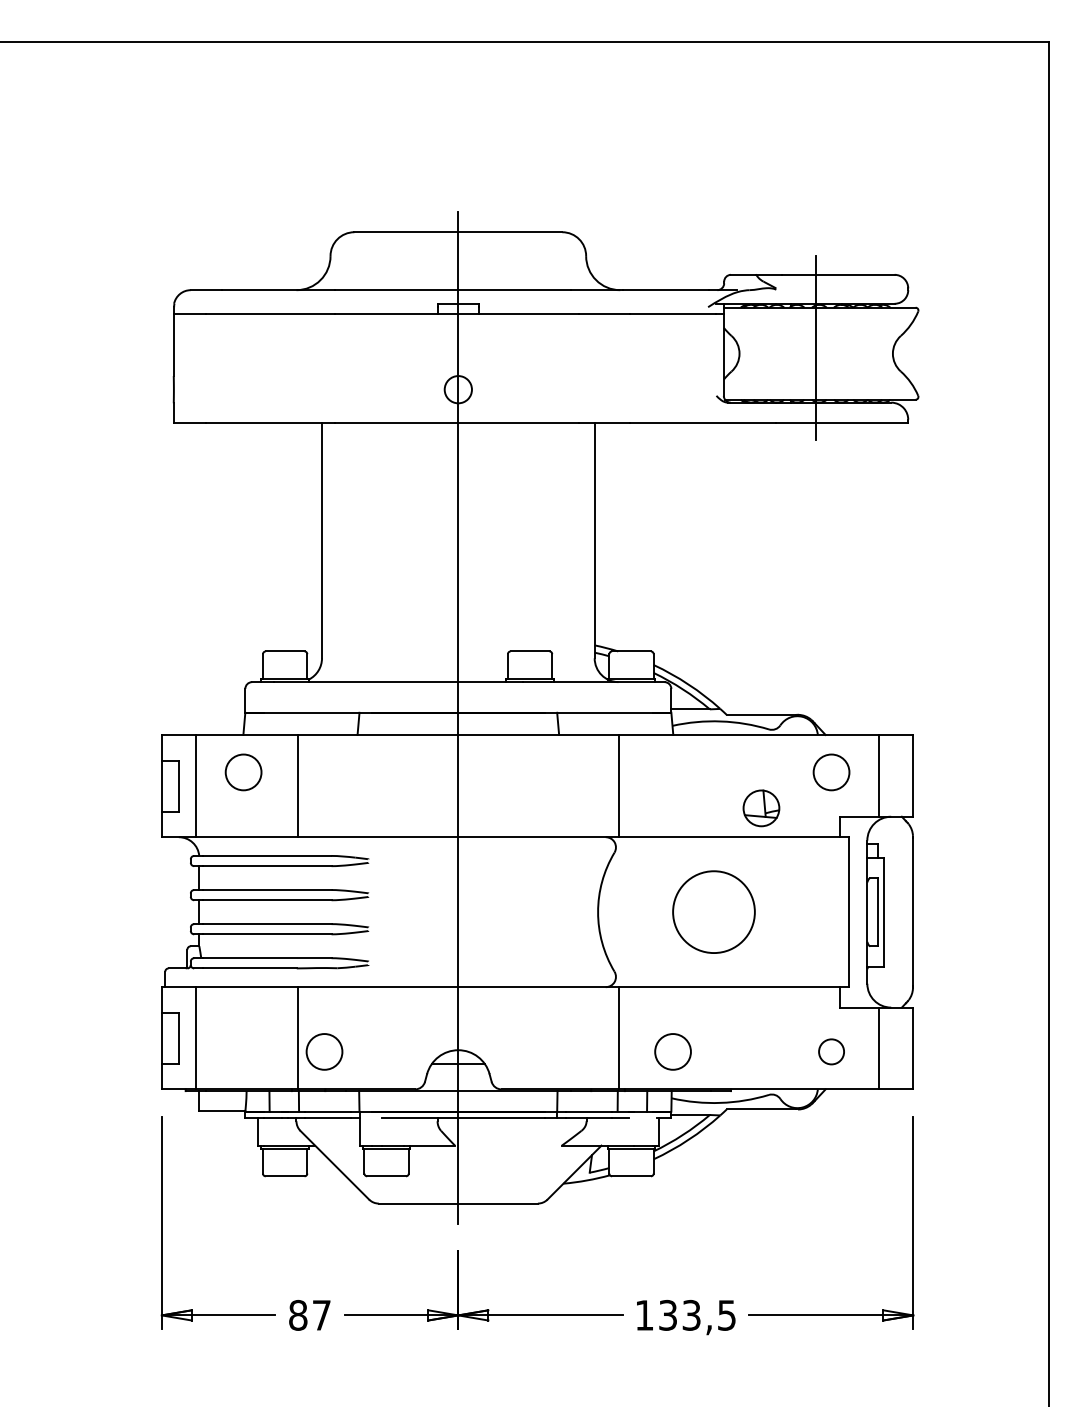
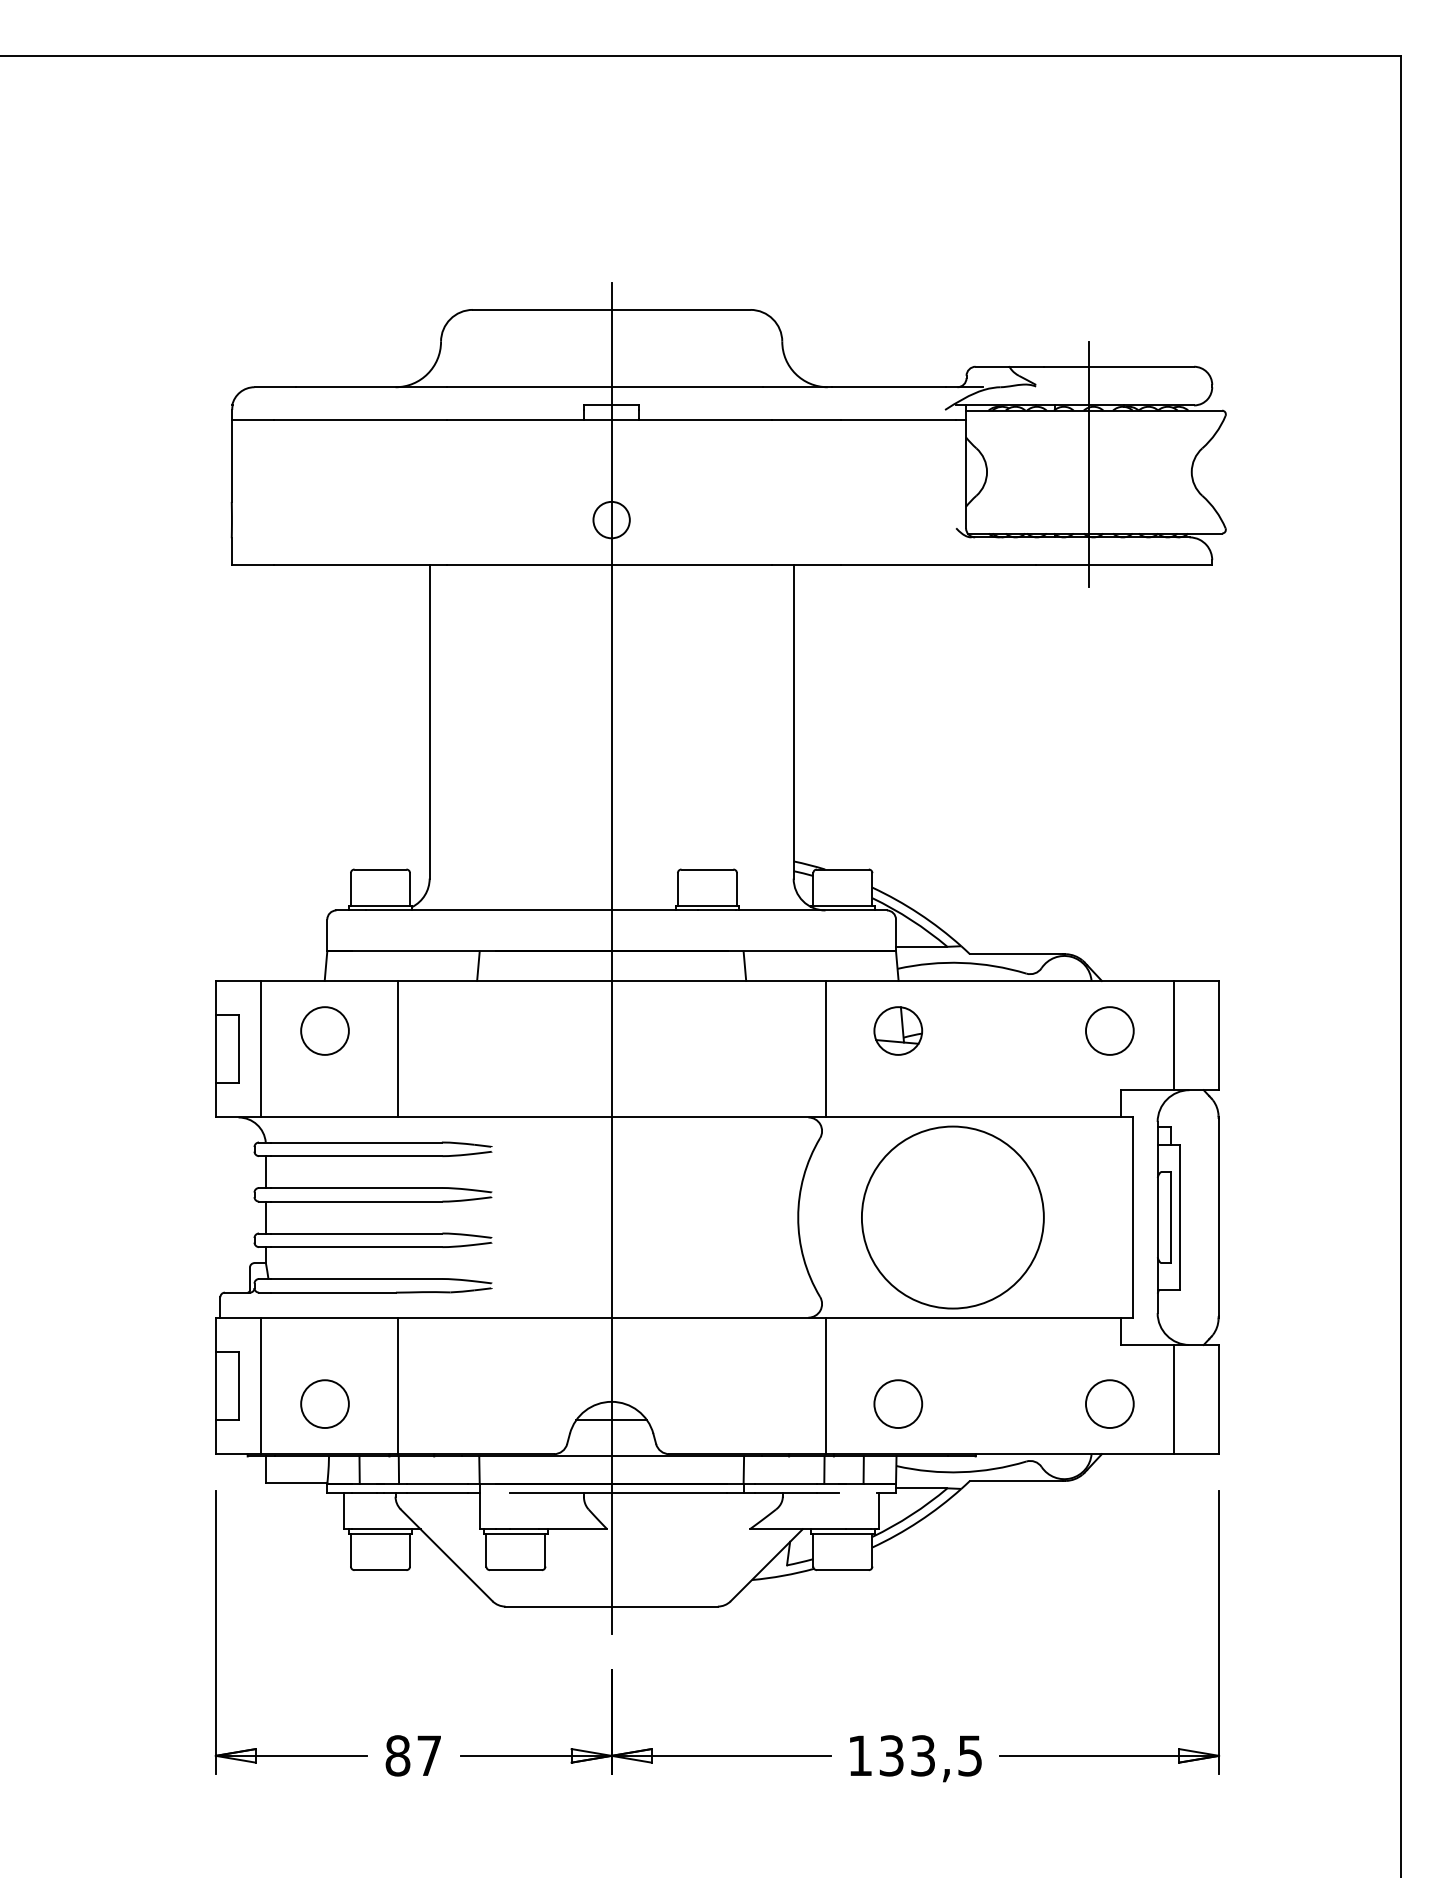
part: (761, 807) -> (898, 1030), moved
circle: (713, 912) -> (952, 1217), size x1.67
circle: (324, 1051) -> (324, 1403), moved
circle: (831, 1051) -> (1109, 1403), size x1.43

